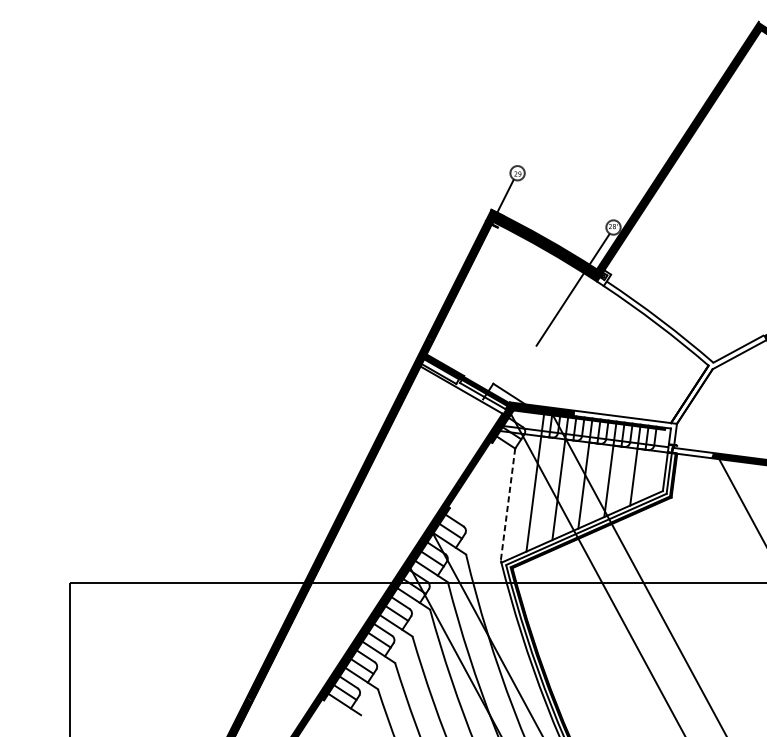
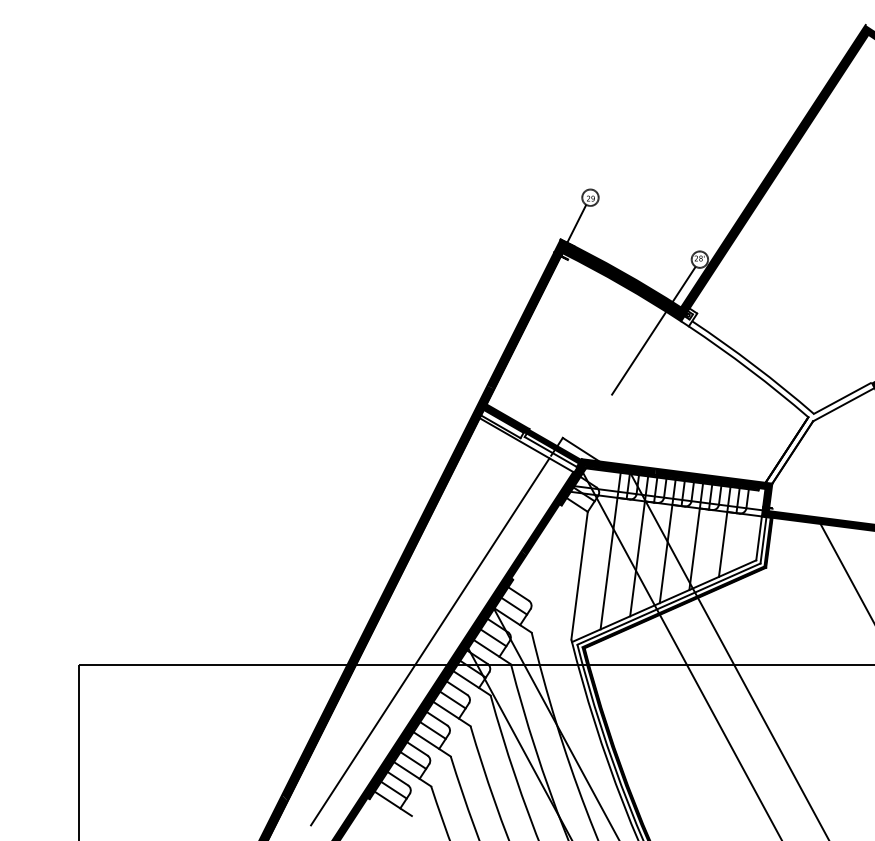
fill: (644, 434) -> (735, 495), added
line: (507, 505) -> (579, 576), dashed -> solid
line: (377, 562) -> (430, 641), added

